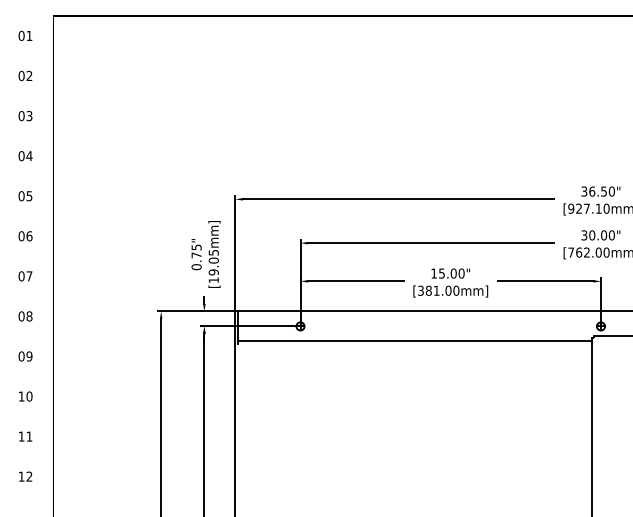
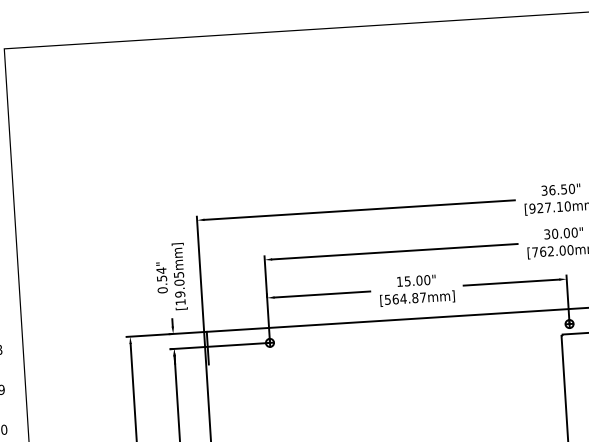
text: (196, 251) -> (161, 274), 0.75" -> 0.54"
text: (438, 290) -> (405, 298), [381.00mm] -> [564.87mm]
line: (415, 341) -> (385, 350), removed

